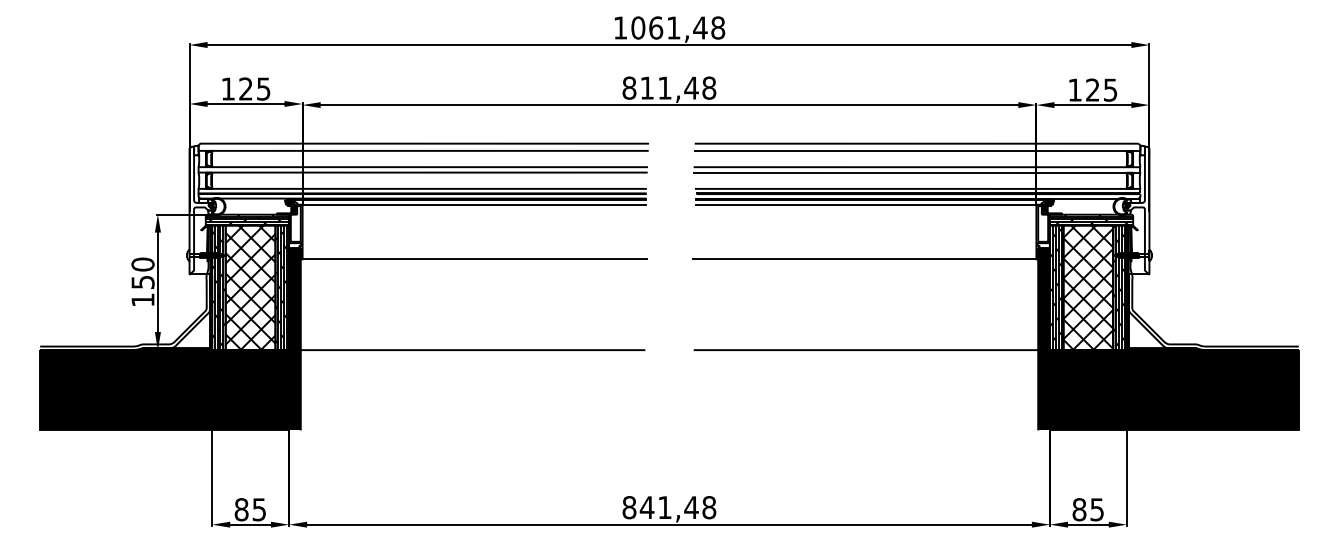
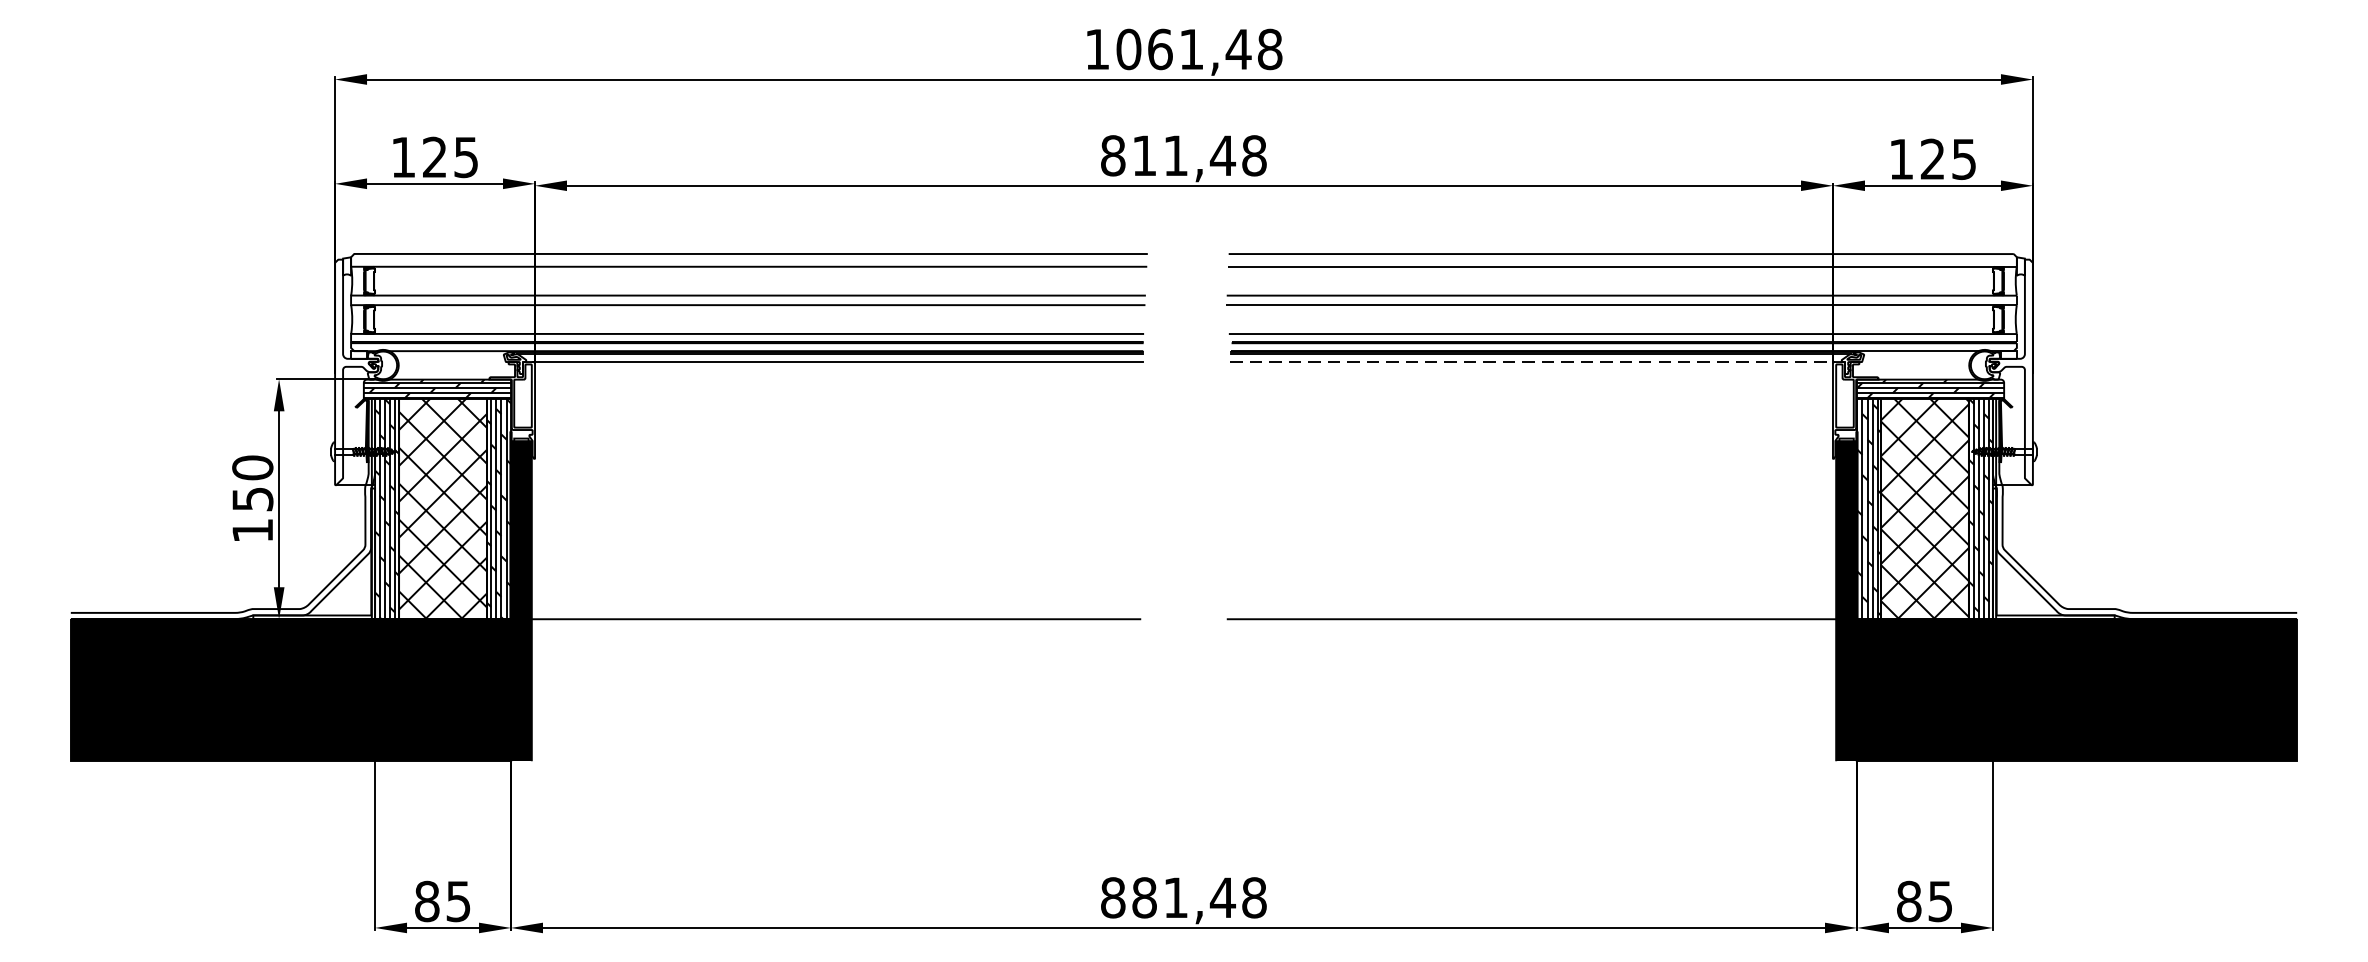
line: (866, 204) -> (1532, 361), solid -> dashed
line: (474, 259) -> (839, 458), removed
line: (864, 259) -> (1528, 458), removed
text: (646, 507) -> (1143, 897), 841,48 -> 881,48

